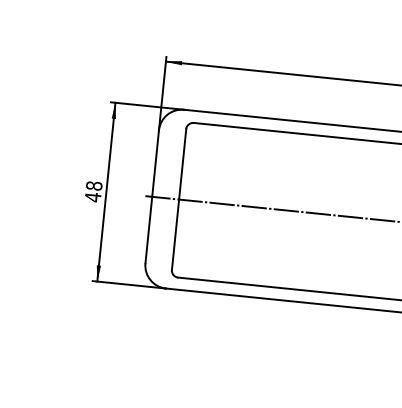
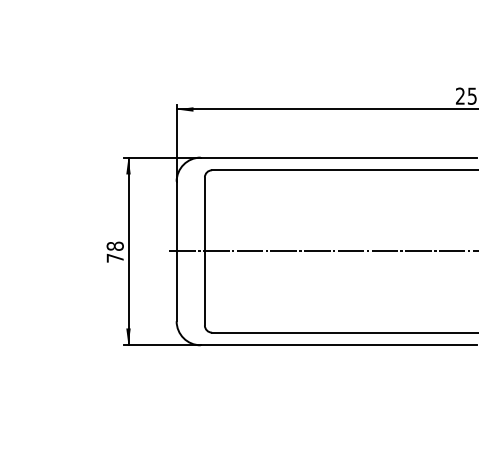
text: (92, 197) -> (114, 258), 48 -> 78

